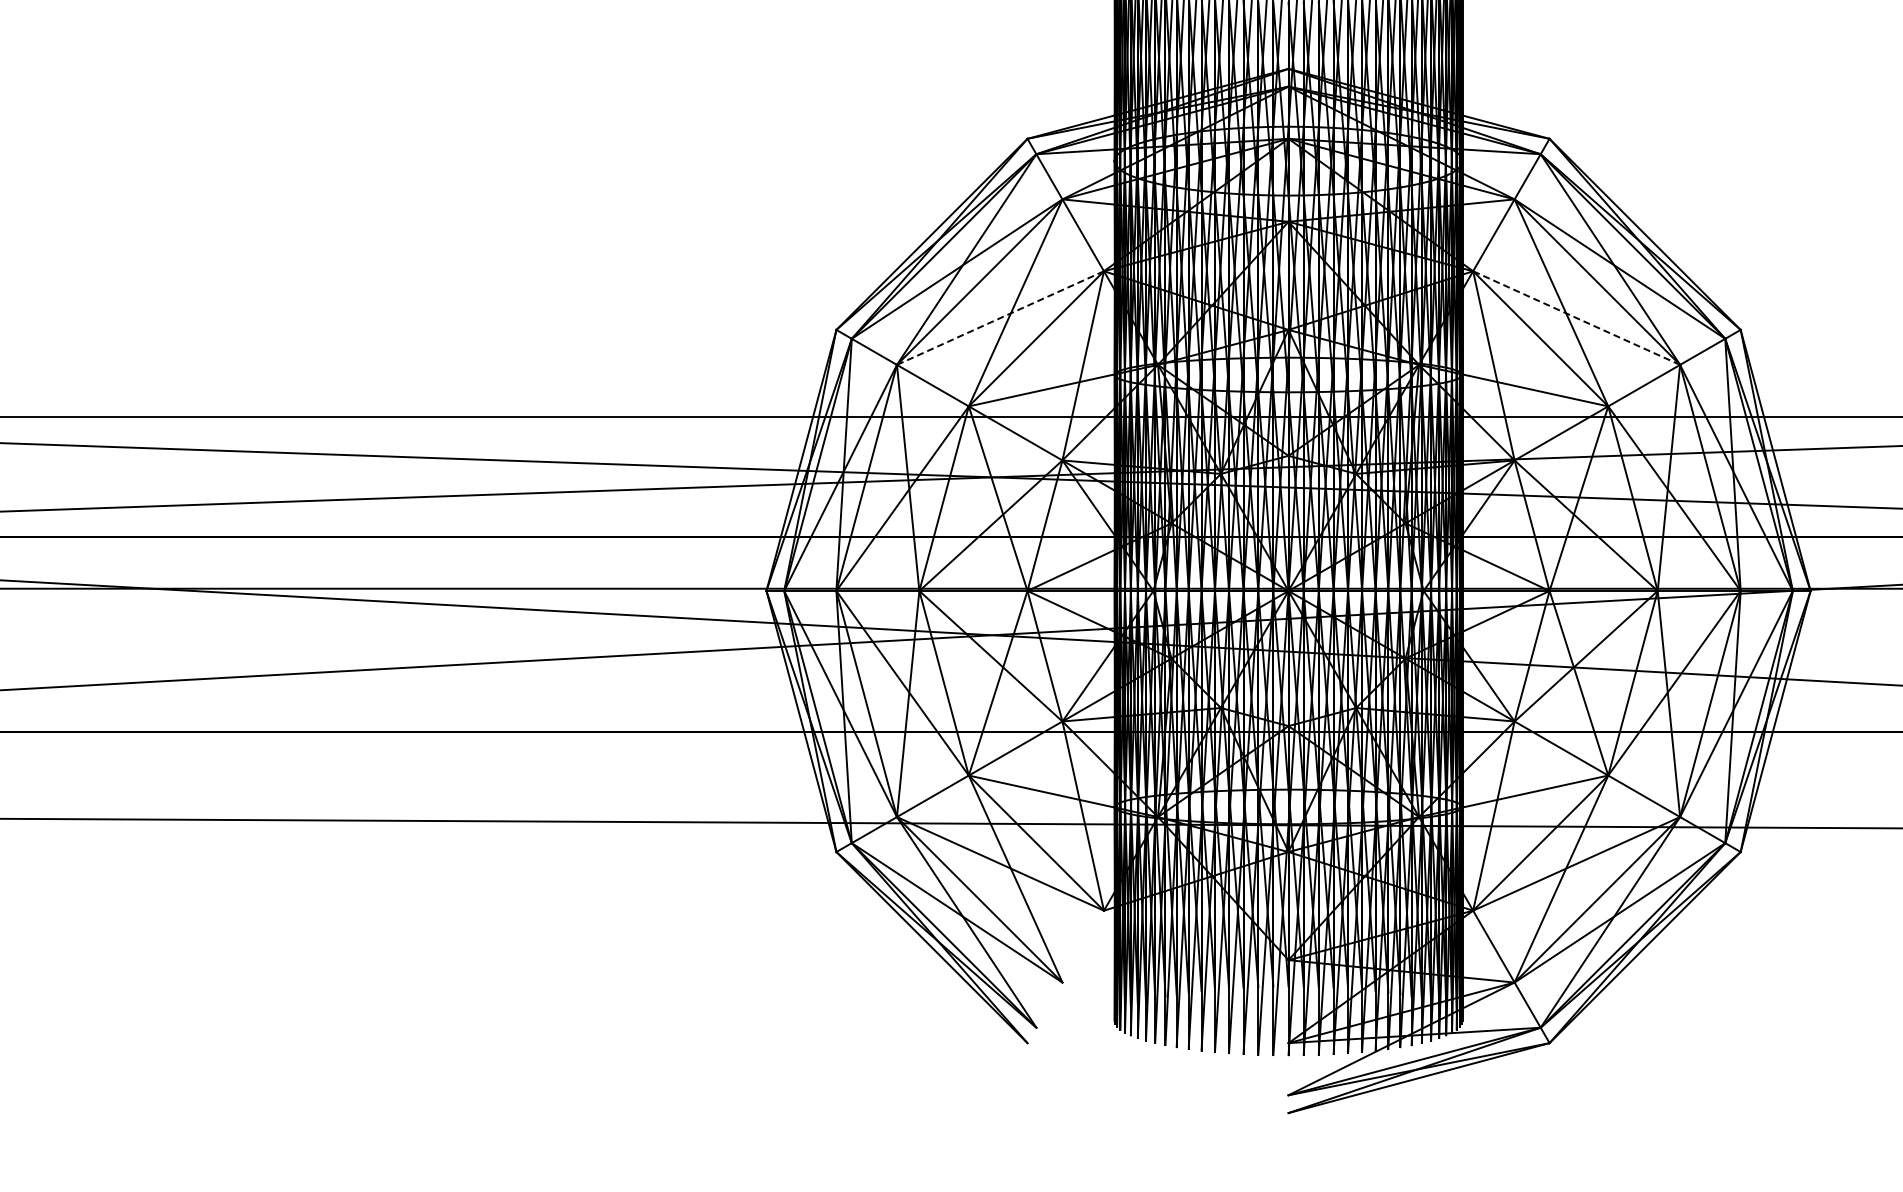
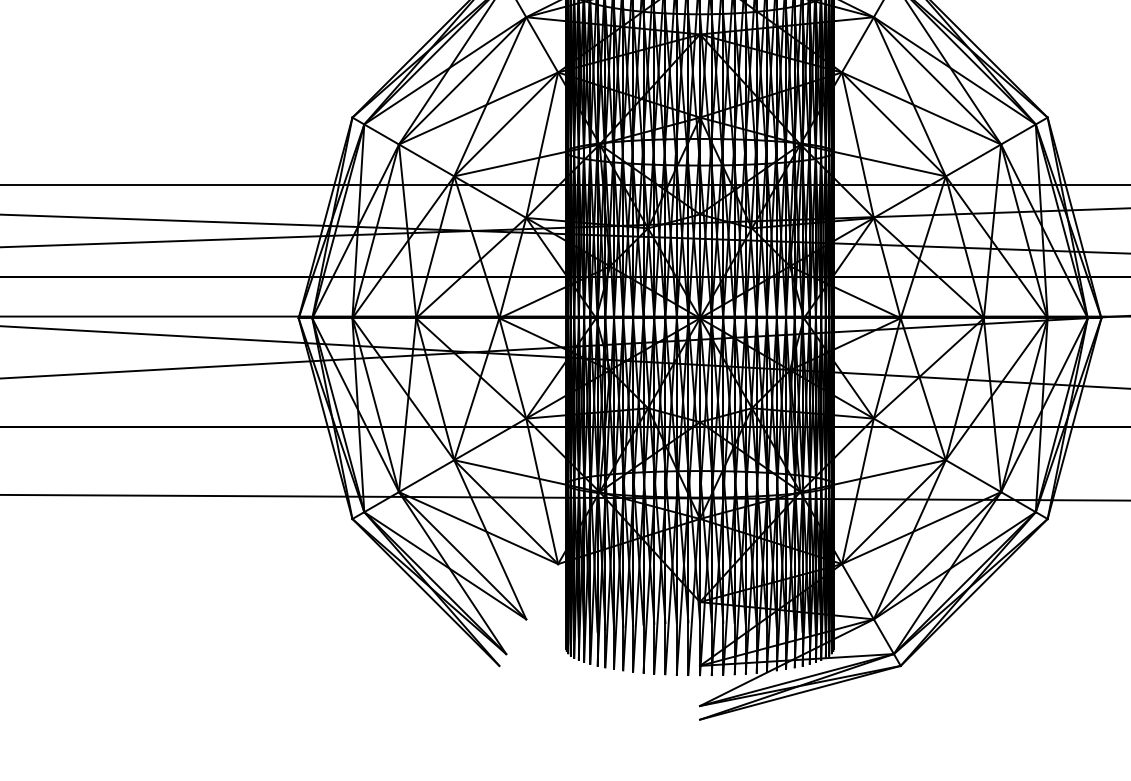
line: (1000, 318) -> (478, 108), dashed -> solid
line: (1576, 318) -> (921, 108), dashed -> solid

